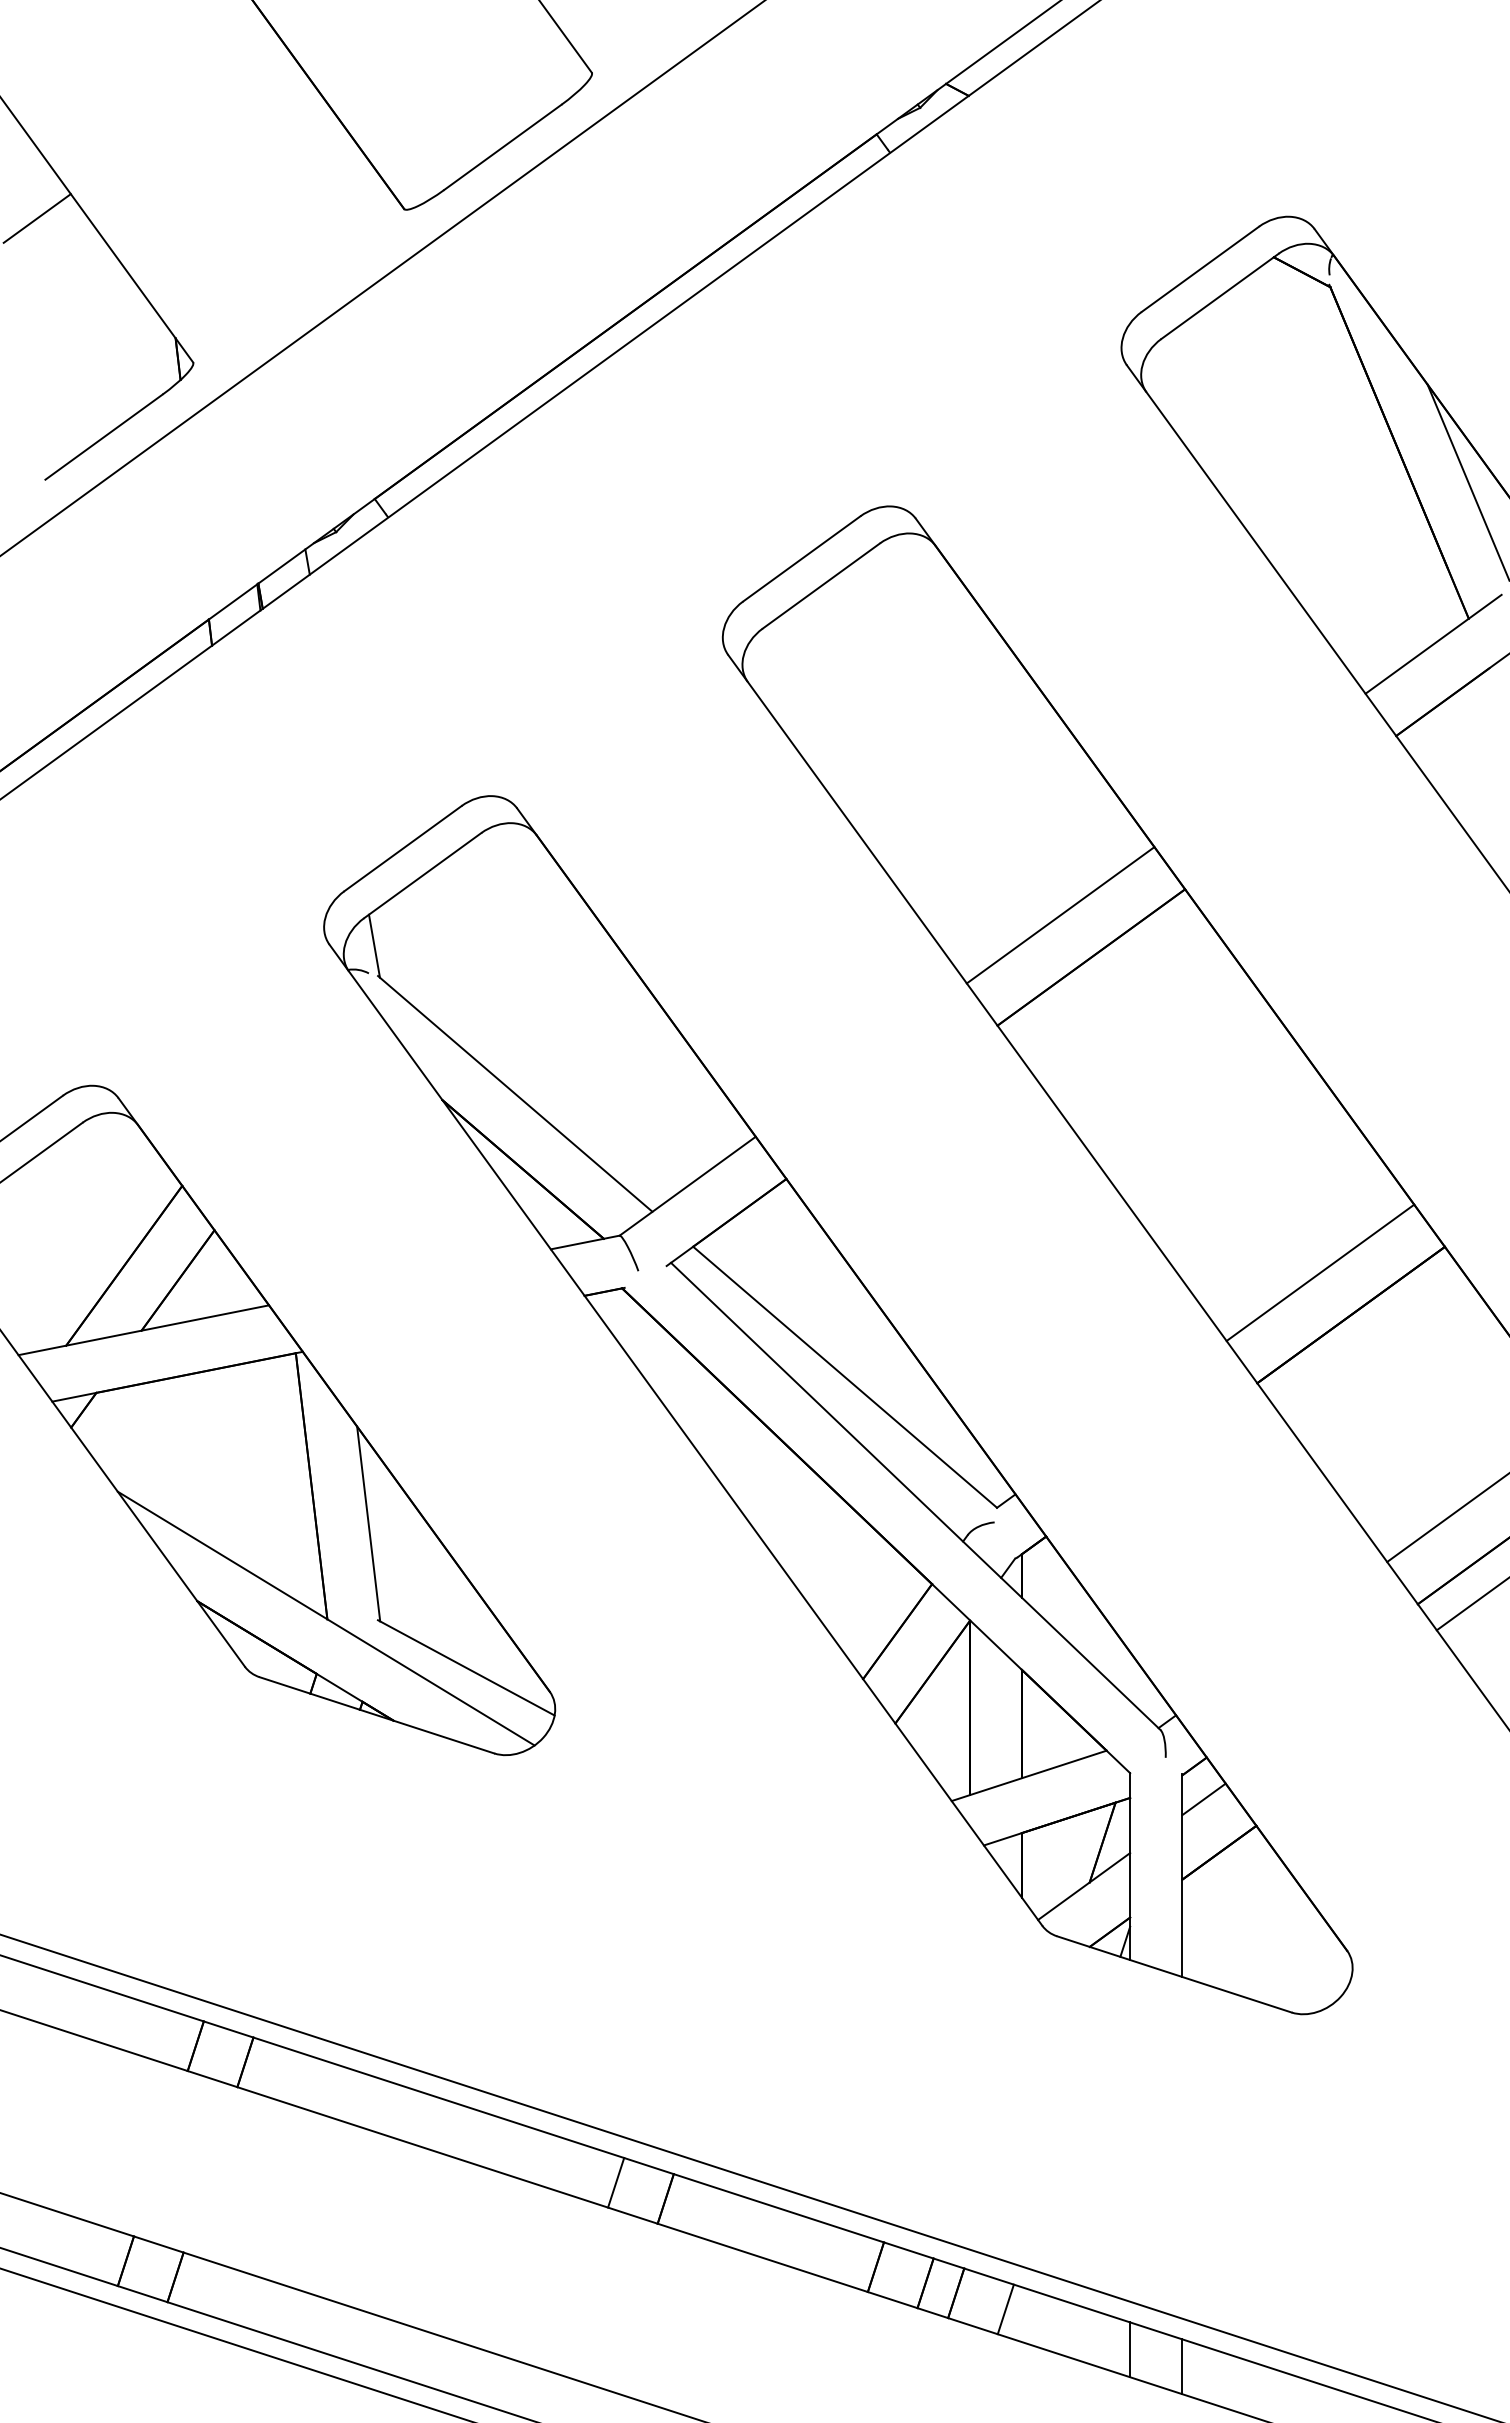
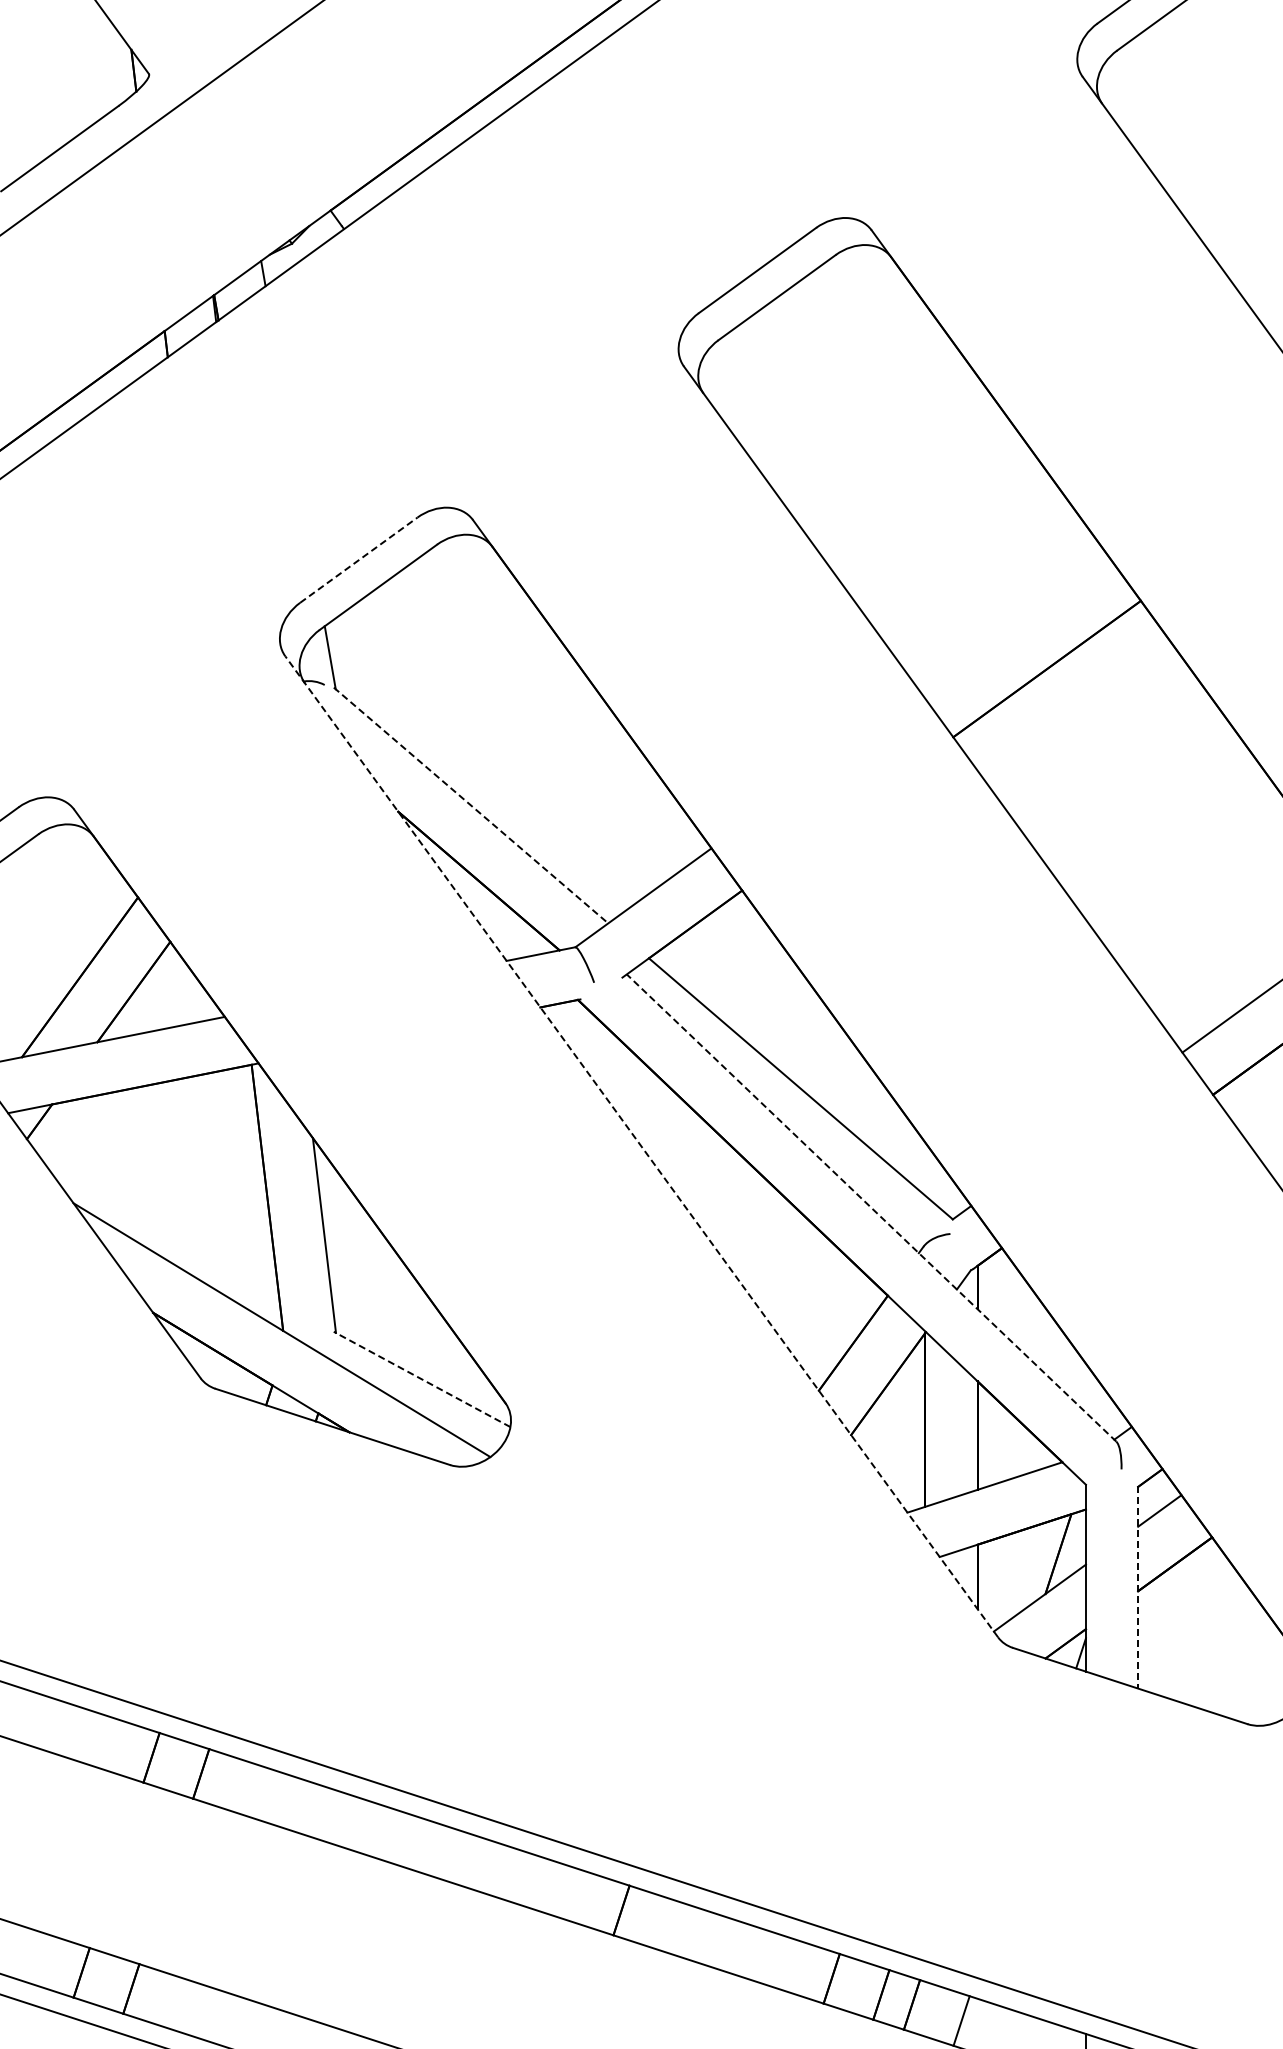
line: (403, 848) -> (359, 560), solid -> dashed
line: (1060, 915) -> (1016, 627), removed
line: (515, 1093) -> (471, 805), solid -> dashed
line: (685, 1434) -> (641, 1146), solid -> dashed
line: (915, 1496) -> (871, 1208), solid -> dashed
line: (465, 1667) -> (421, 1379), solid -> dashed
line: (1182, 1875) -> (1138, 1587), solid -> dashed
line: (616, 2182) -> (572, 1894), removed

